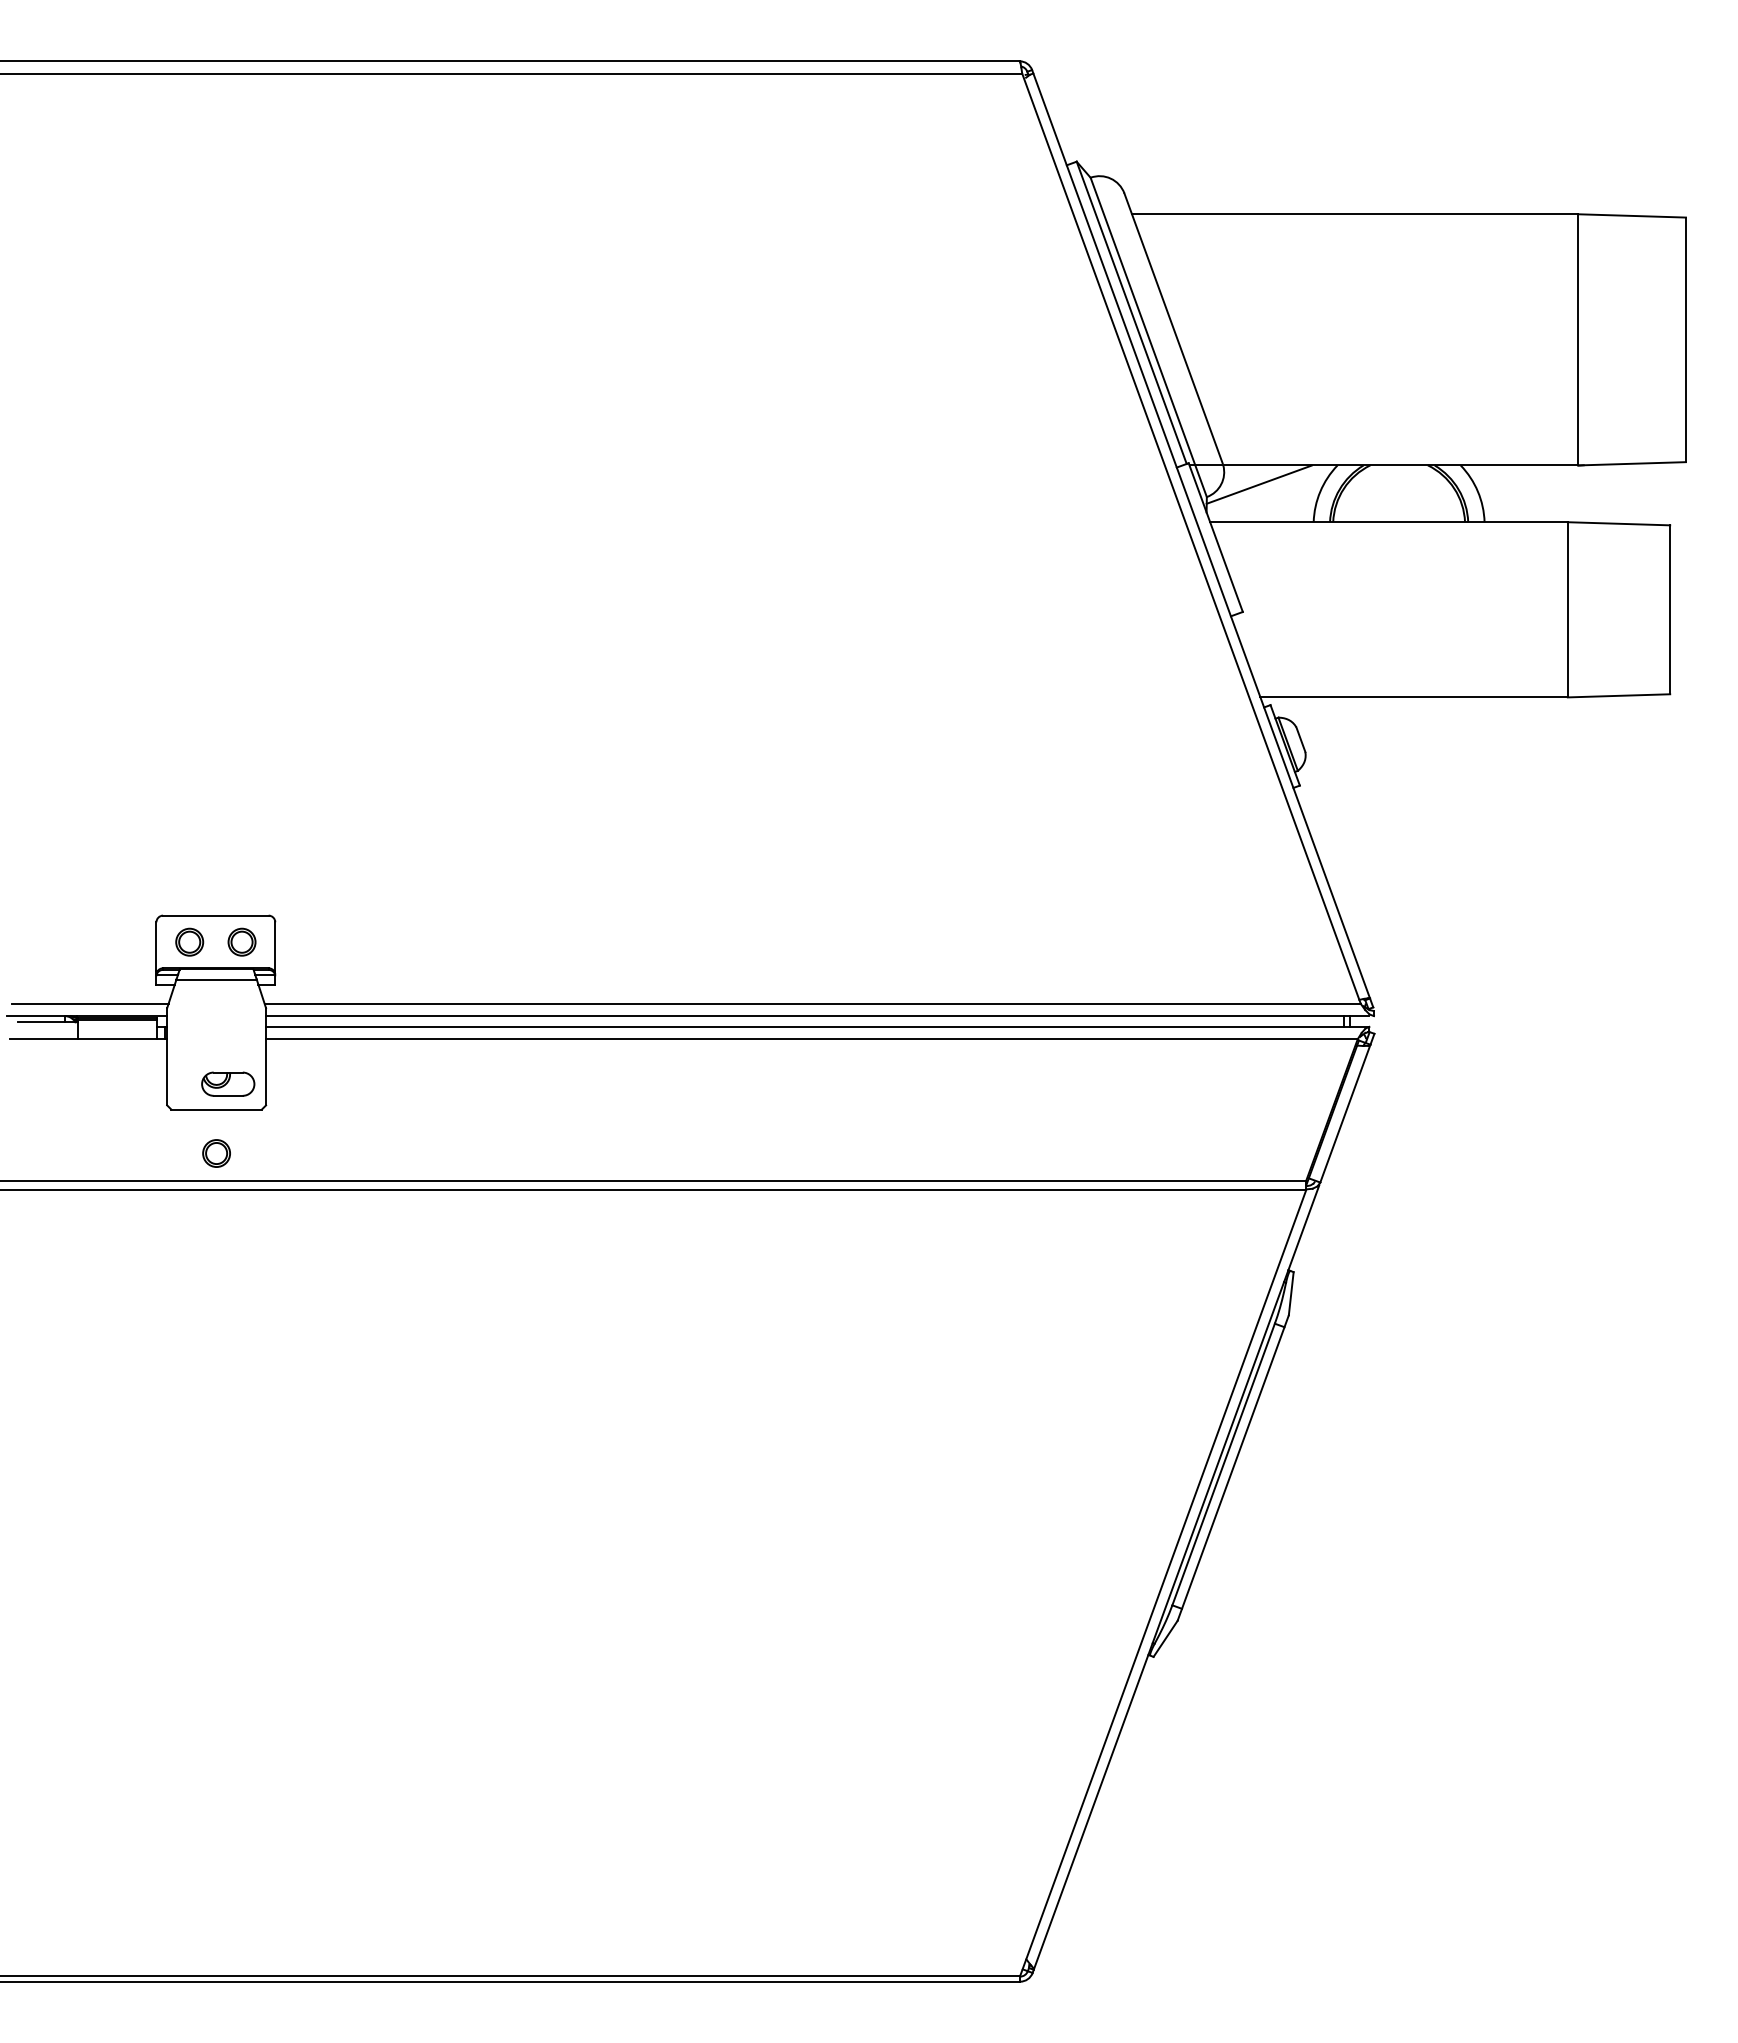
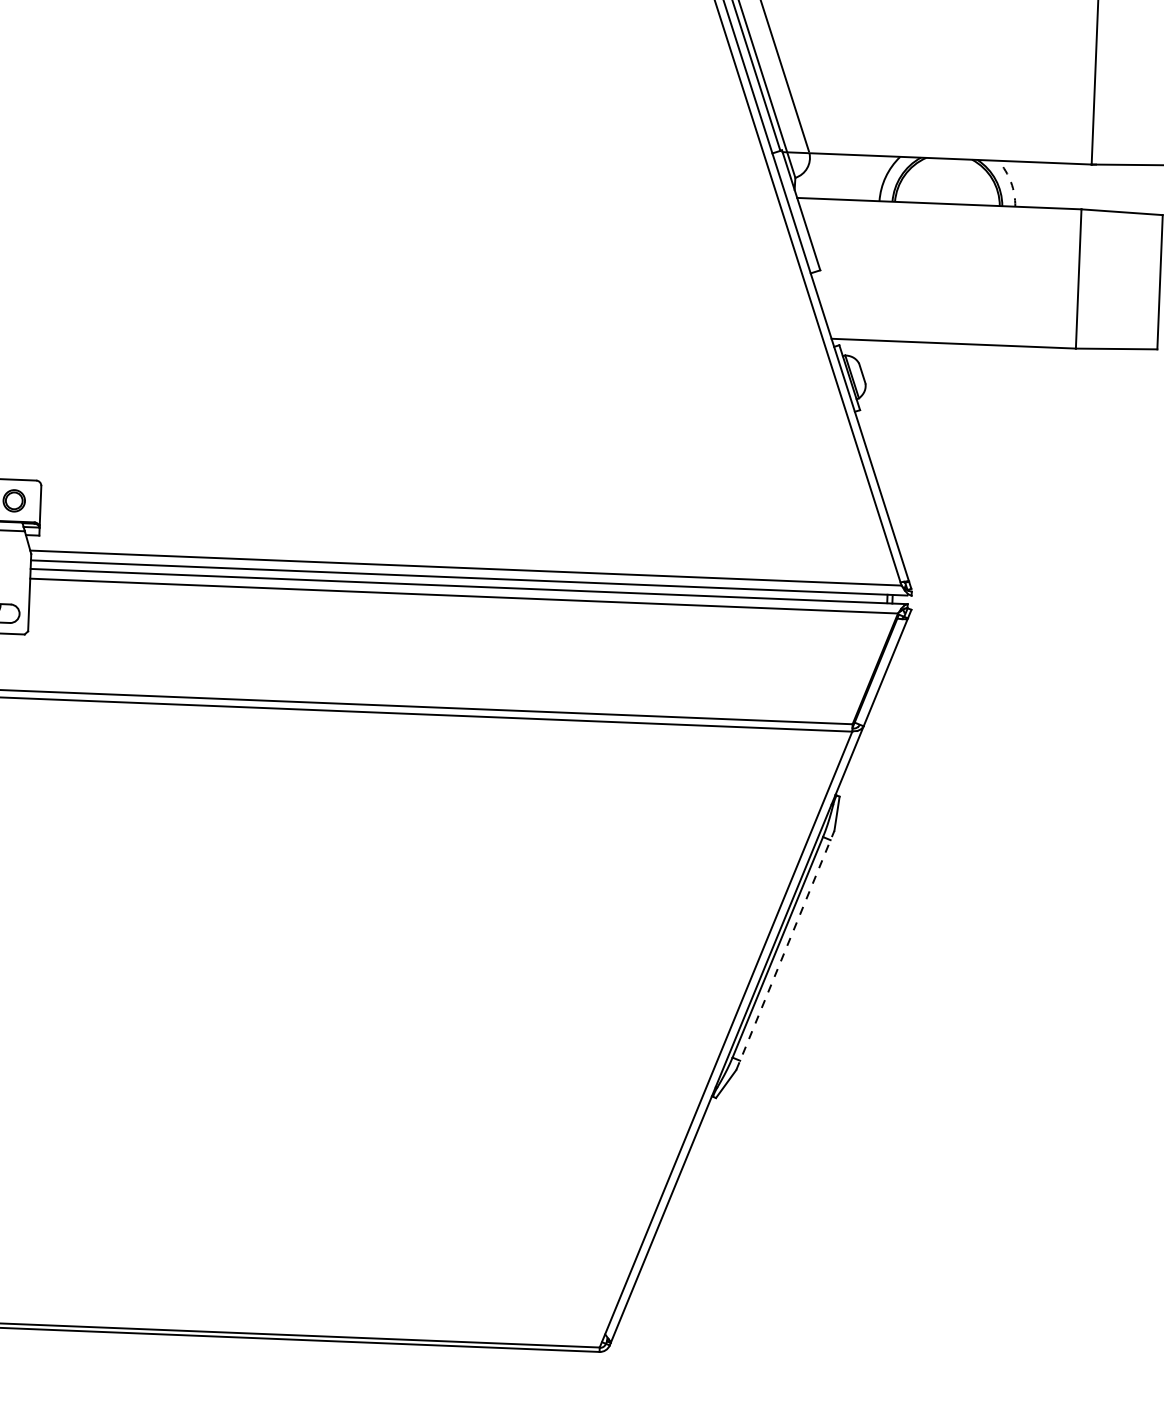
line: (1258, 484) -> (836, 169), removed
arc: (1477, 491) -> (1010, 182), solid -> dashed
line: (1233, 1468) -> (785, 950), solid -> dashed

